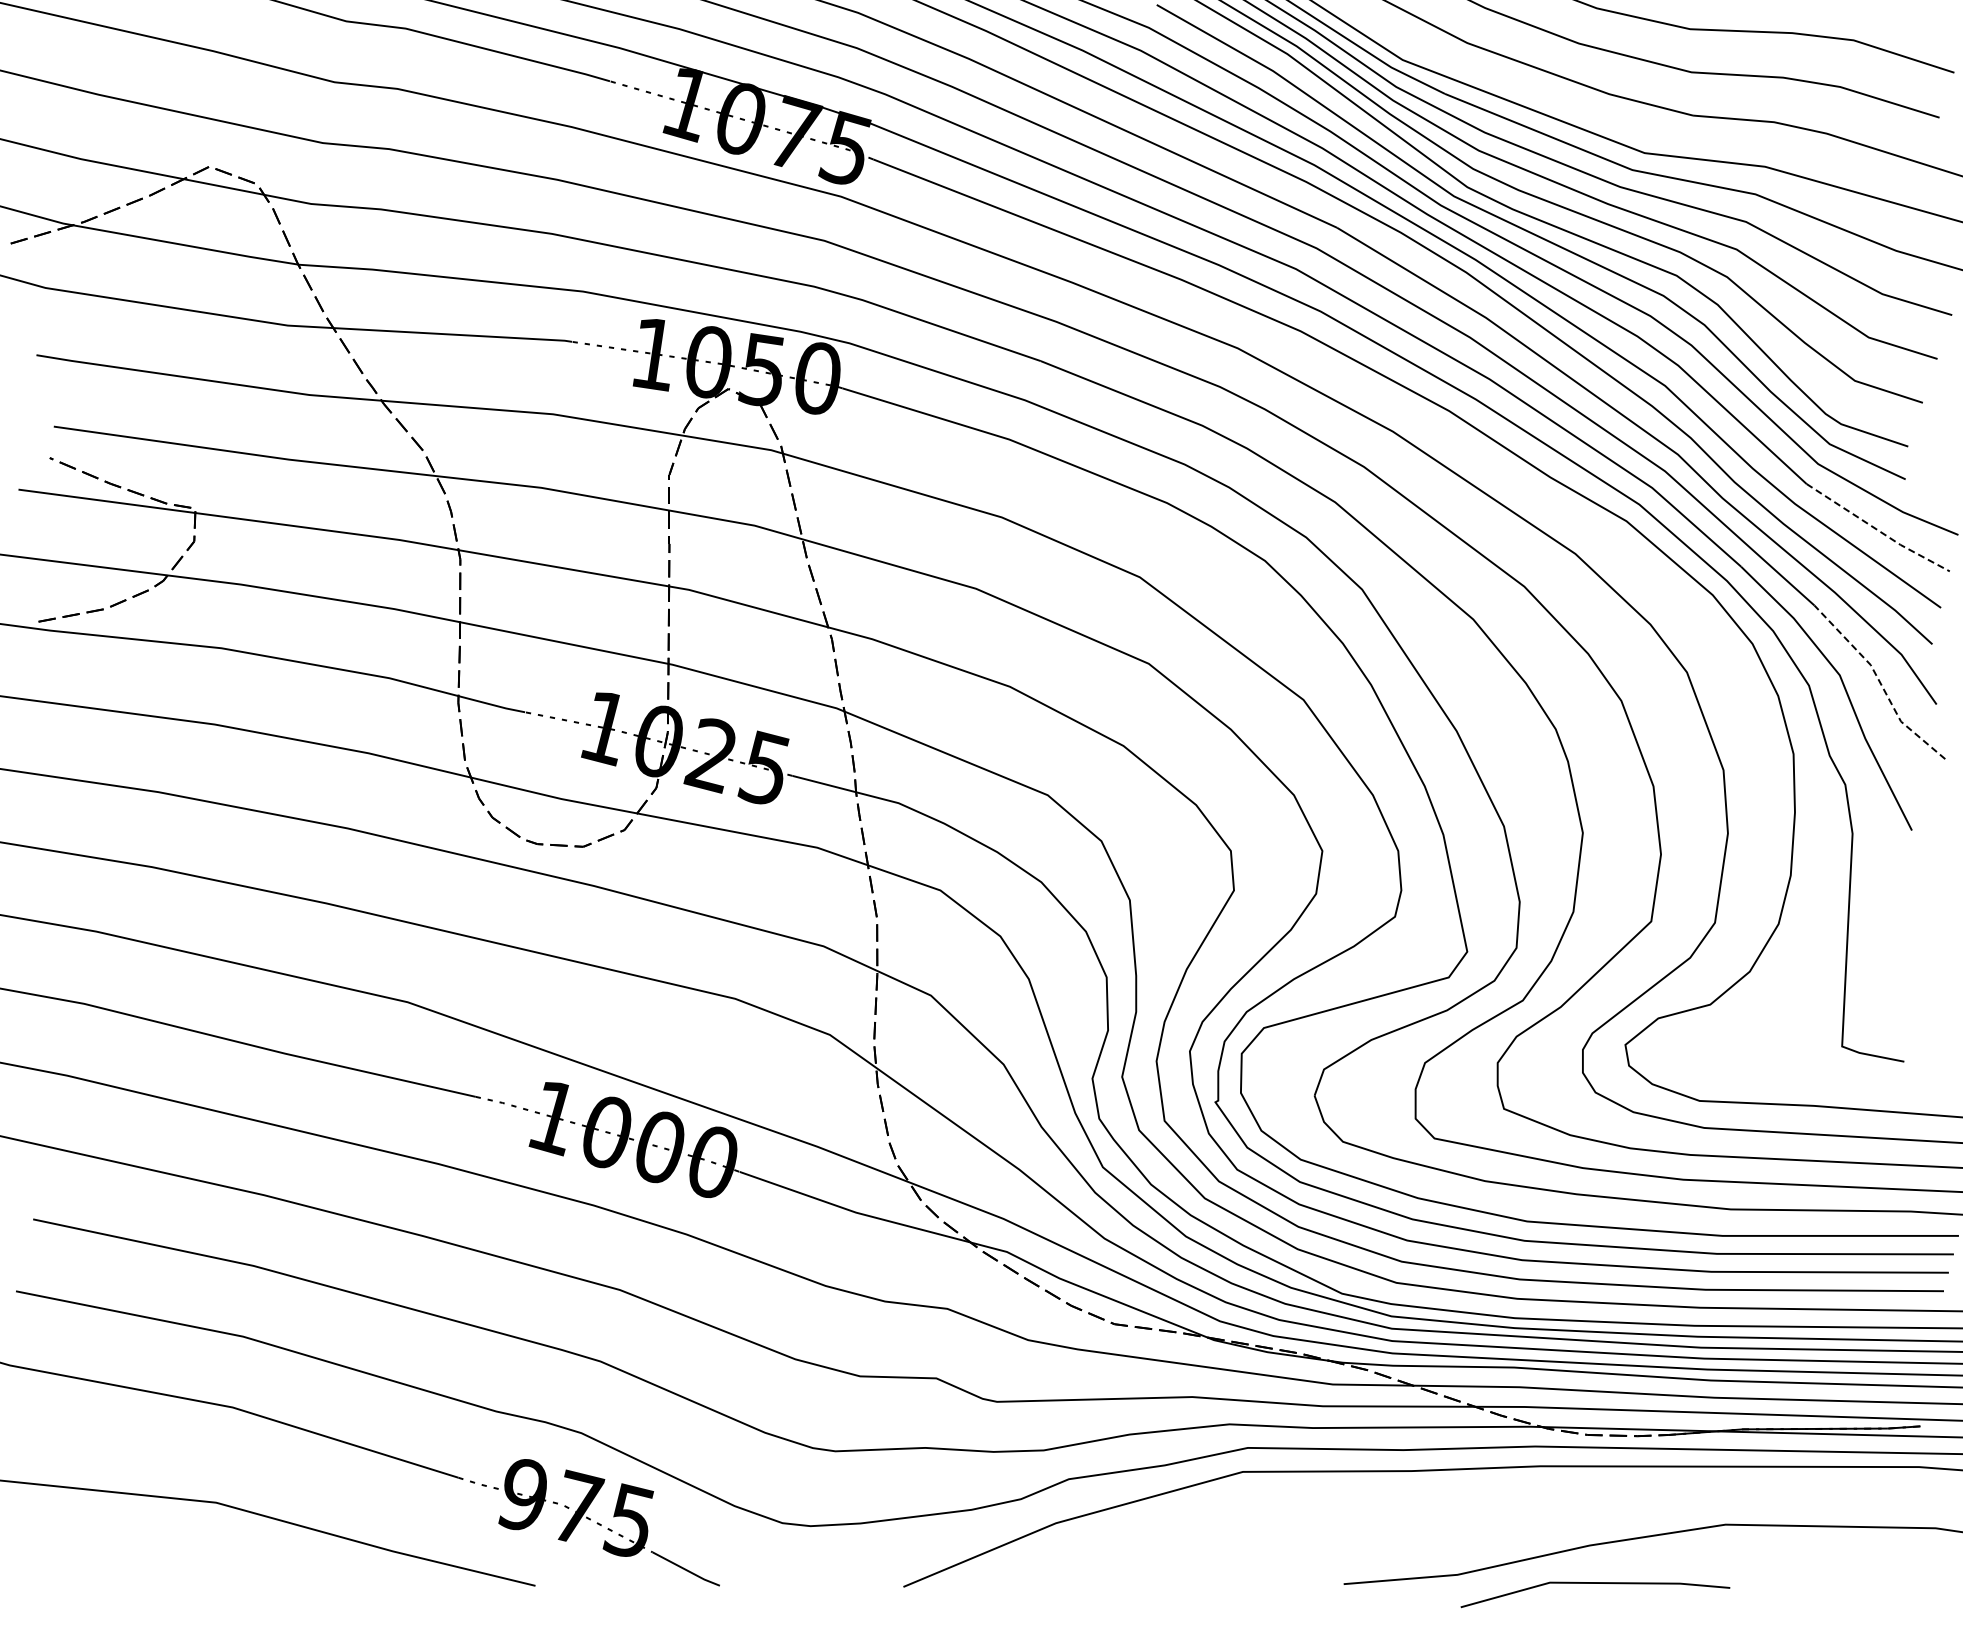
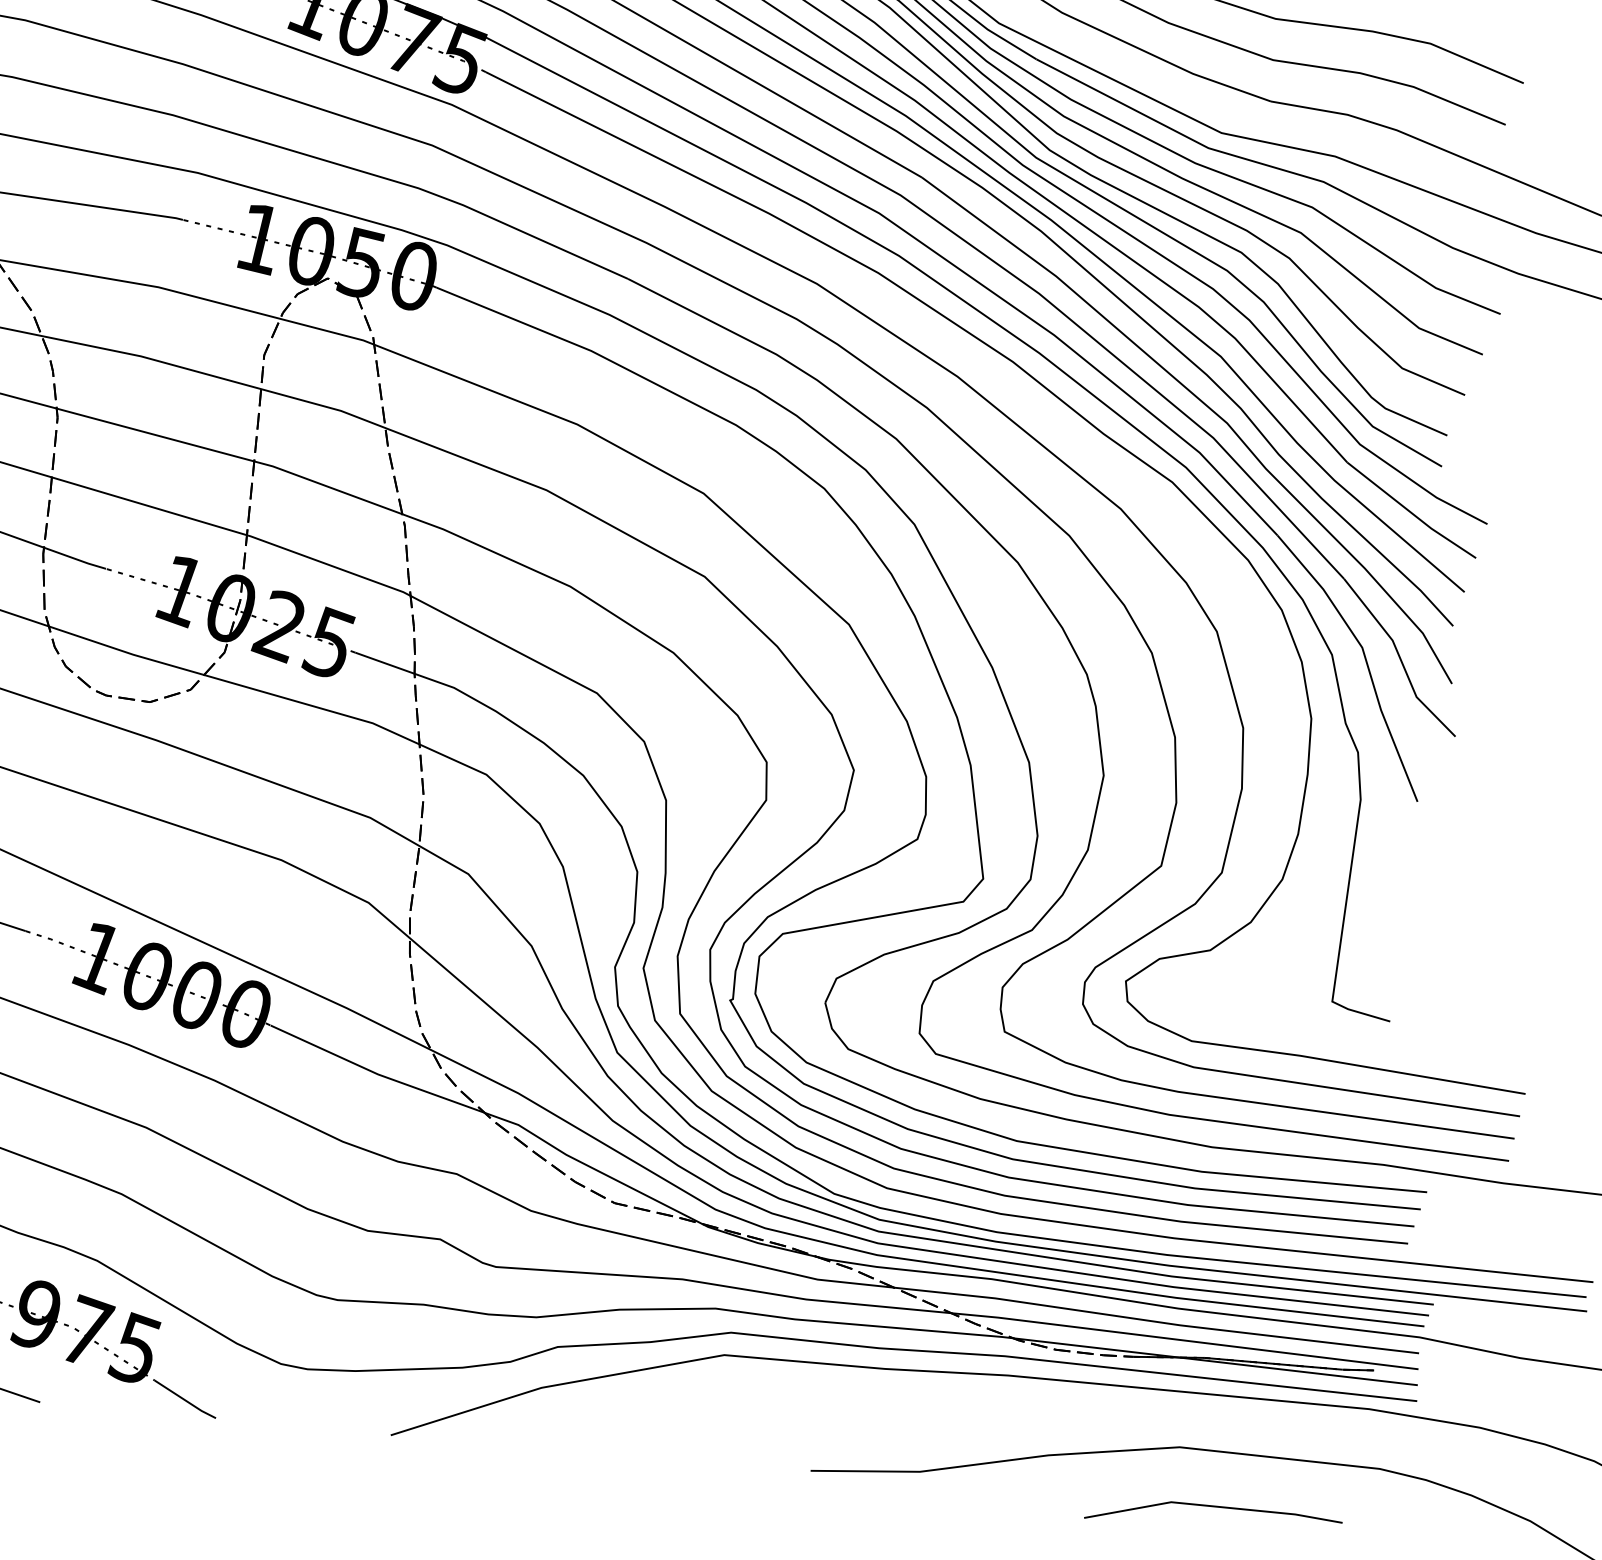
line: (1877, 530) -> (1410, 512), dashed -> solid
line: (1880, 683) -> (1400, 658), dashed -> solid
line: (1595, 1583) -> (1214, 1506), moved

